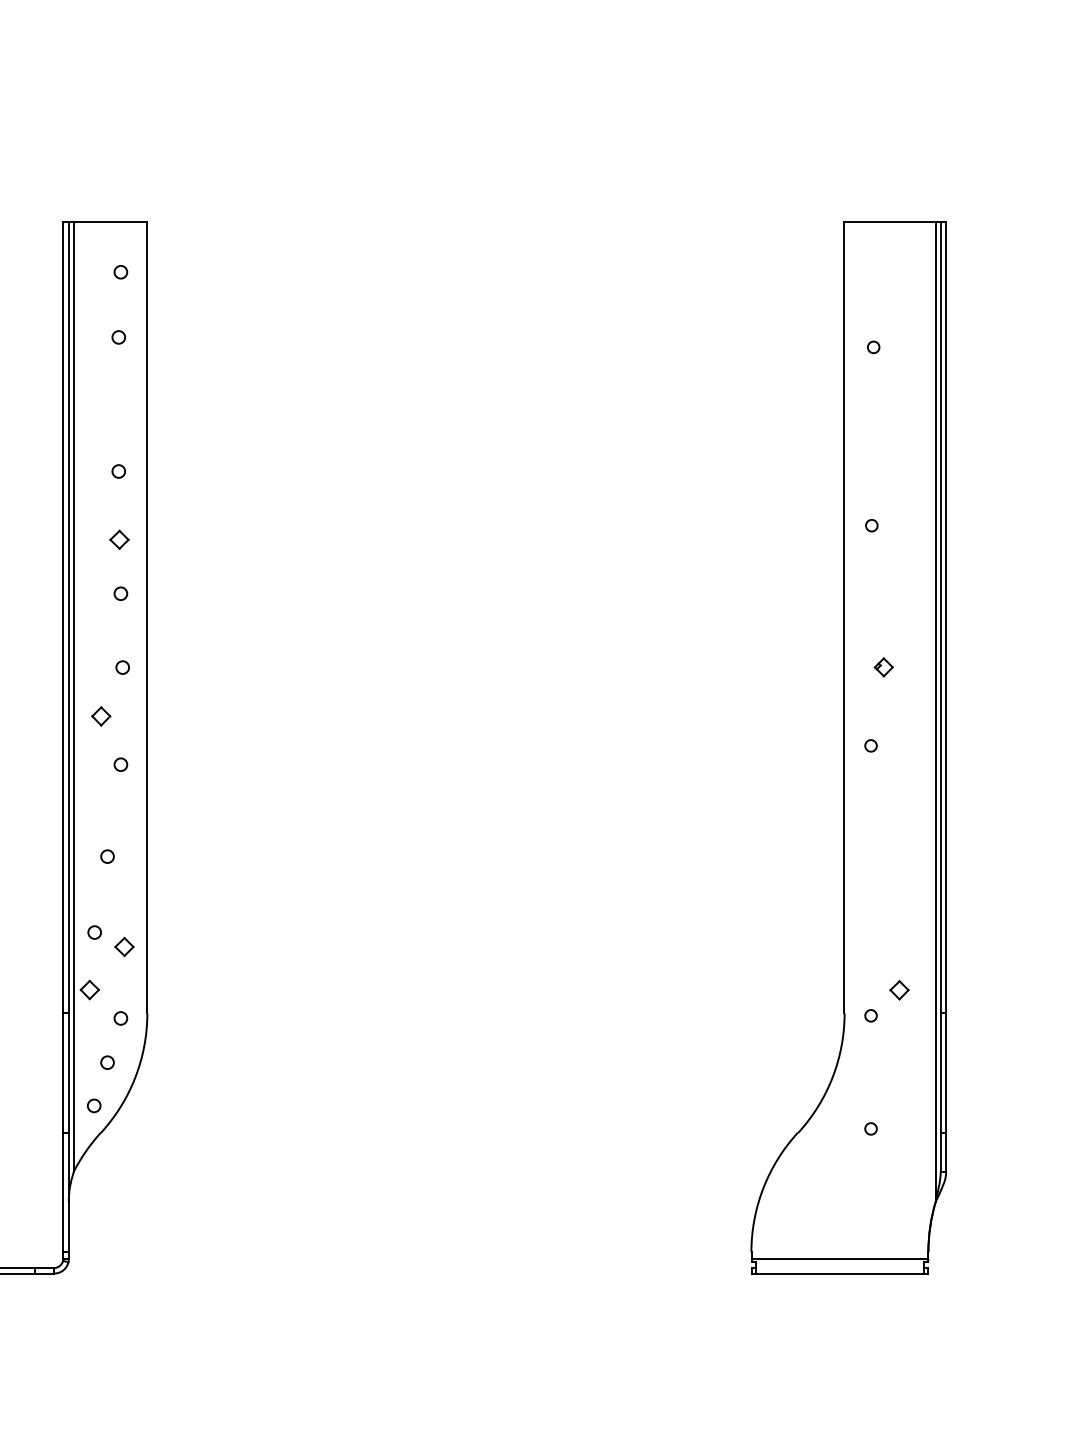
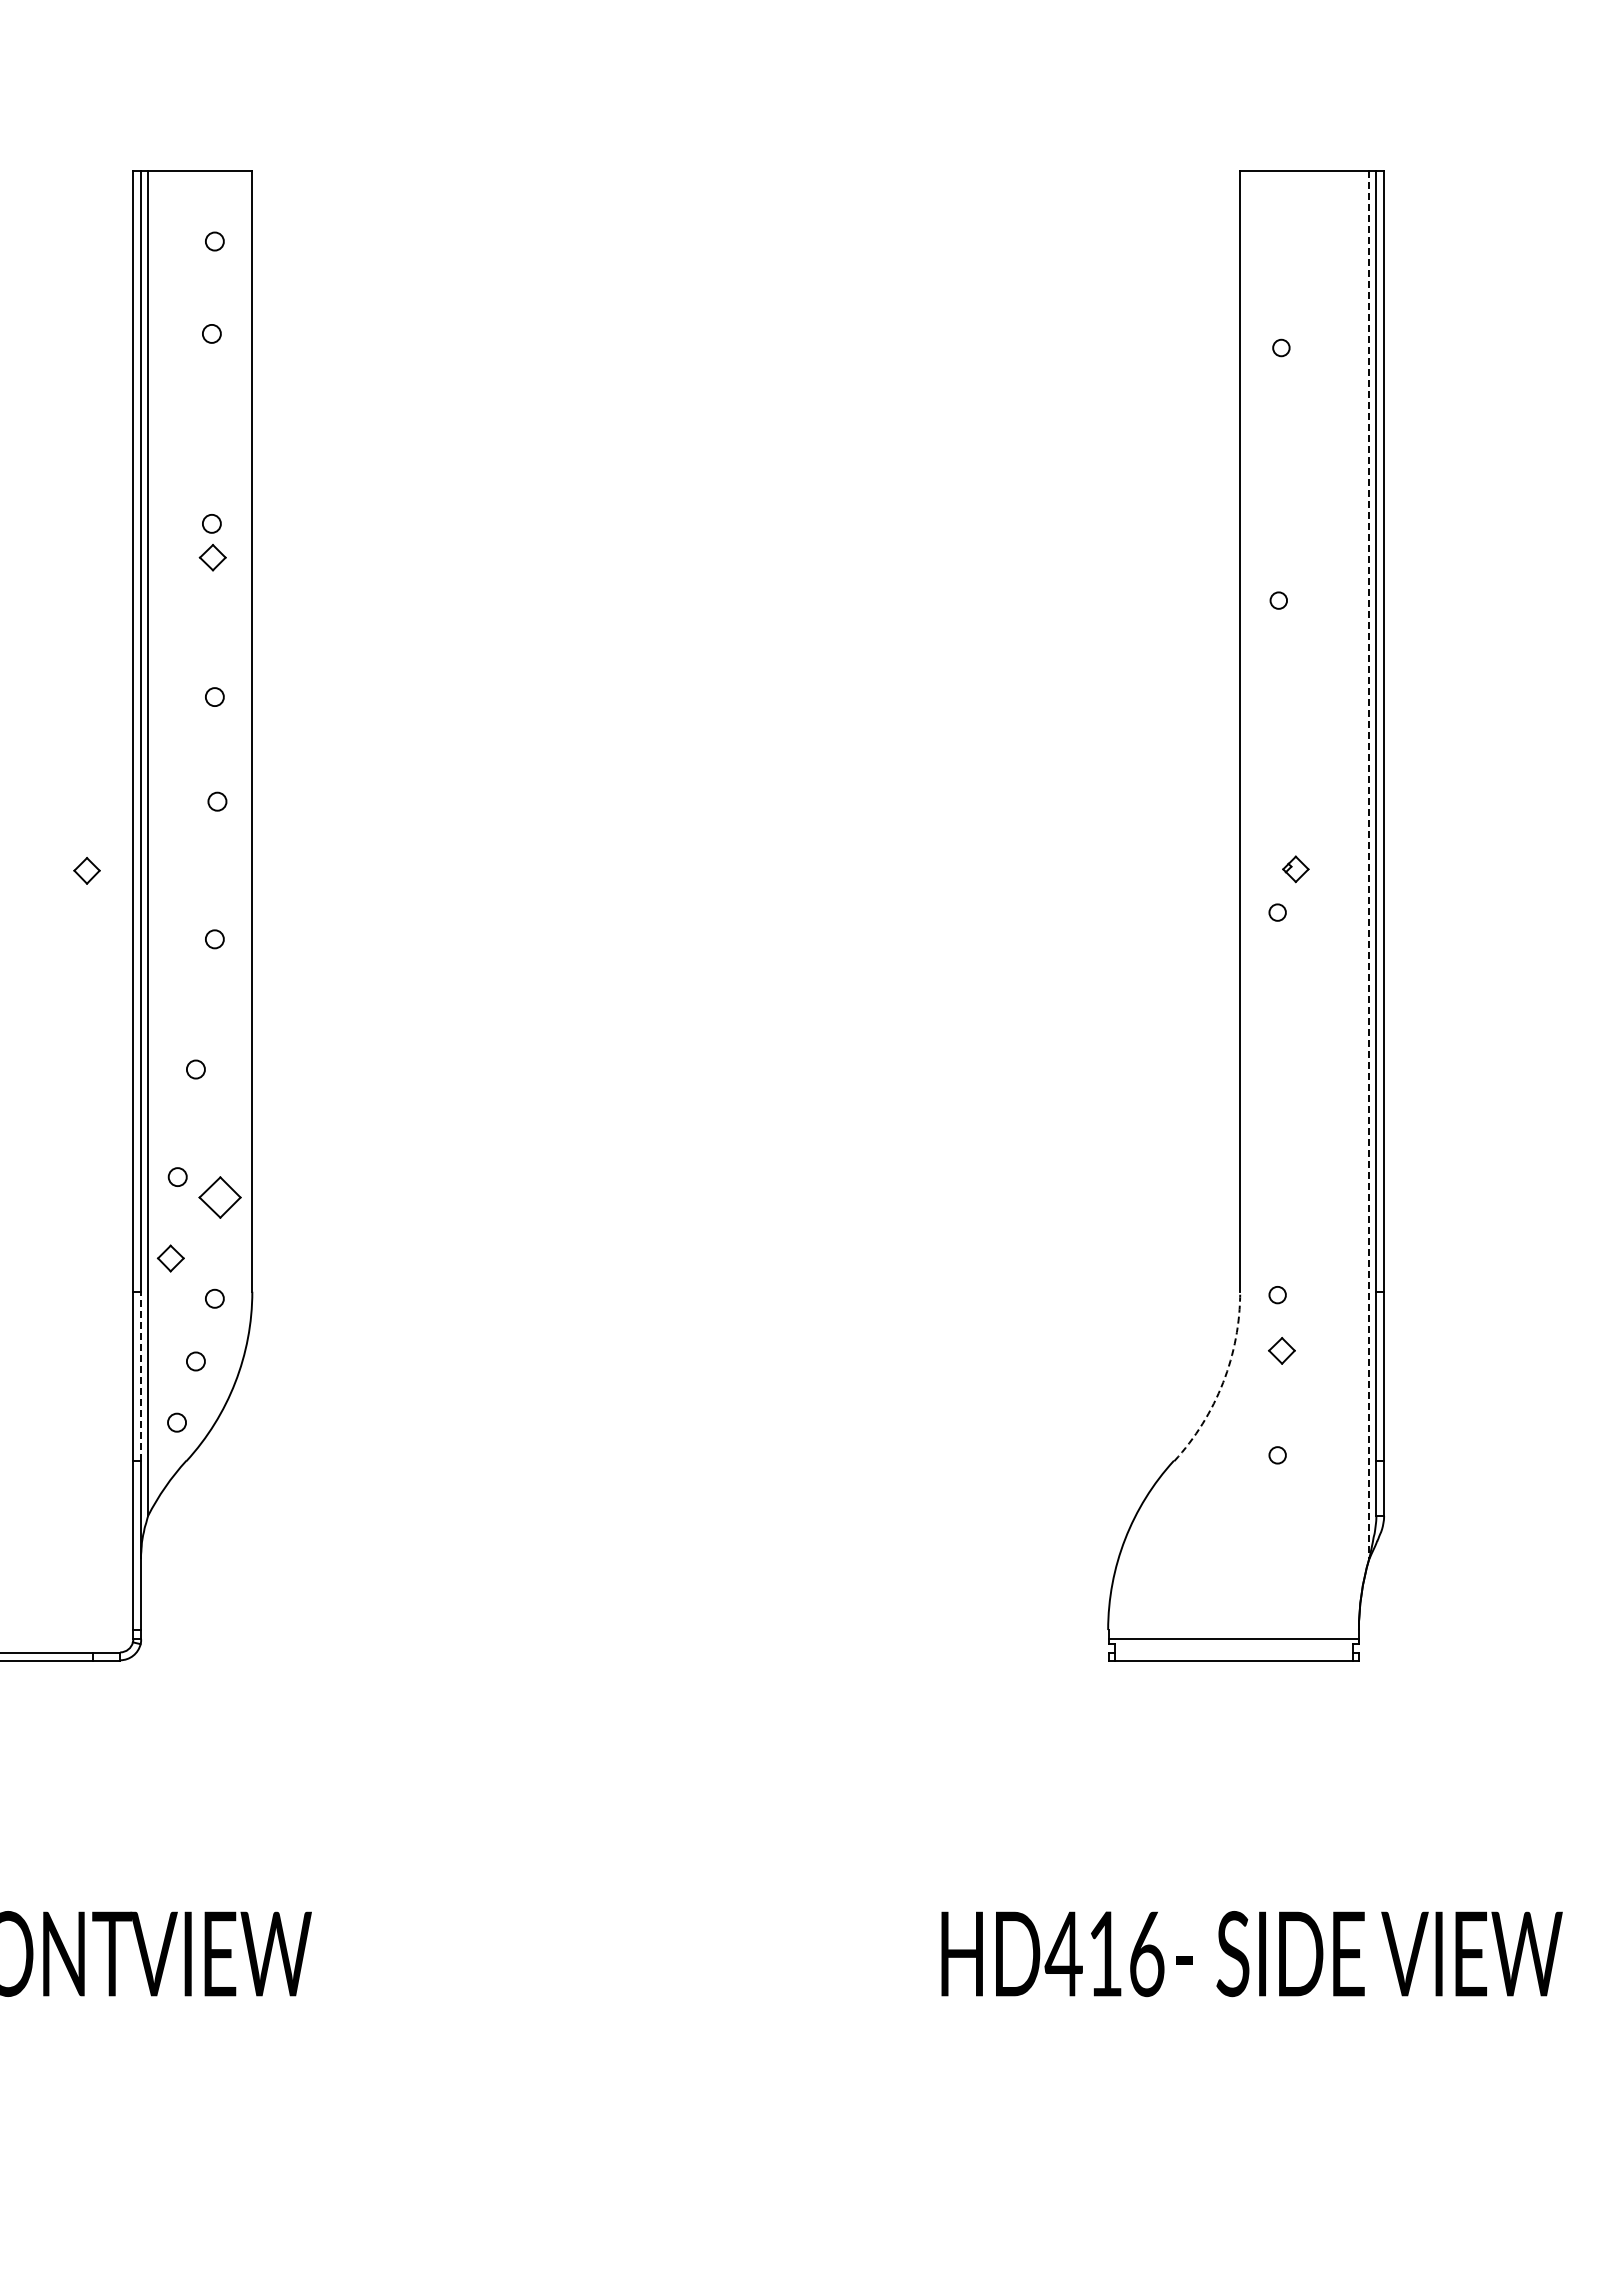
part: (119, 539) -> (212, 557), moved
part: (883, 667) -> (1295, 869), moved
line: (935, 712) -> (1369, 865), solid -> dashed
part: (100, 716) -> (86, 870), moved
part: (124, 946) -> (219, 1197), size x1.6
part: (899, 990) -> (1281, 1350), moved
line: (69, 1073) -> (141, 1376), solid -> dashed
arc: (832, 1077) -> (1223, 1382), solid -> dashed

